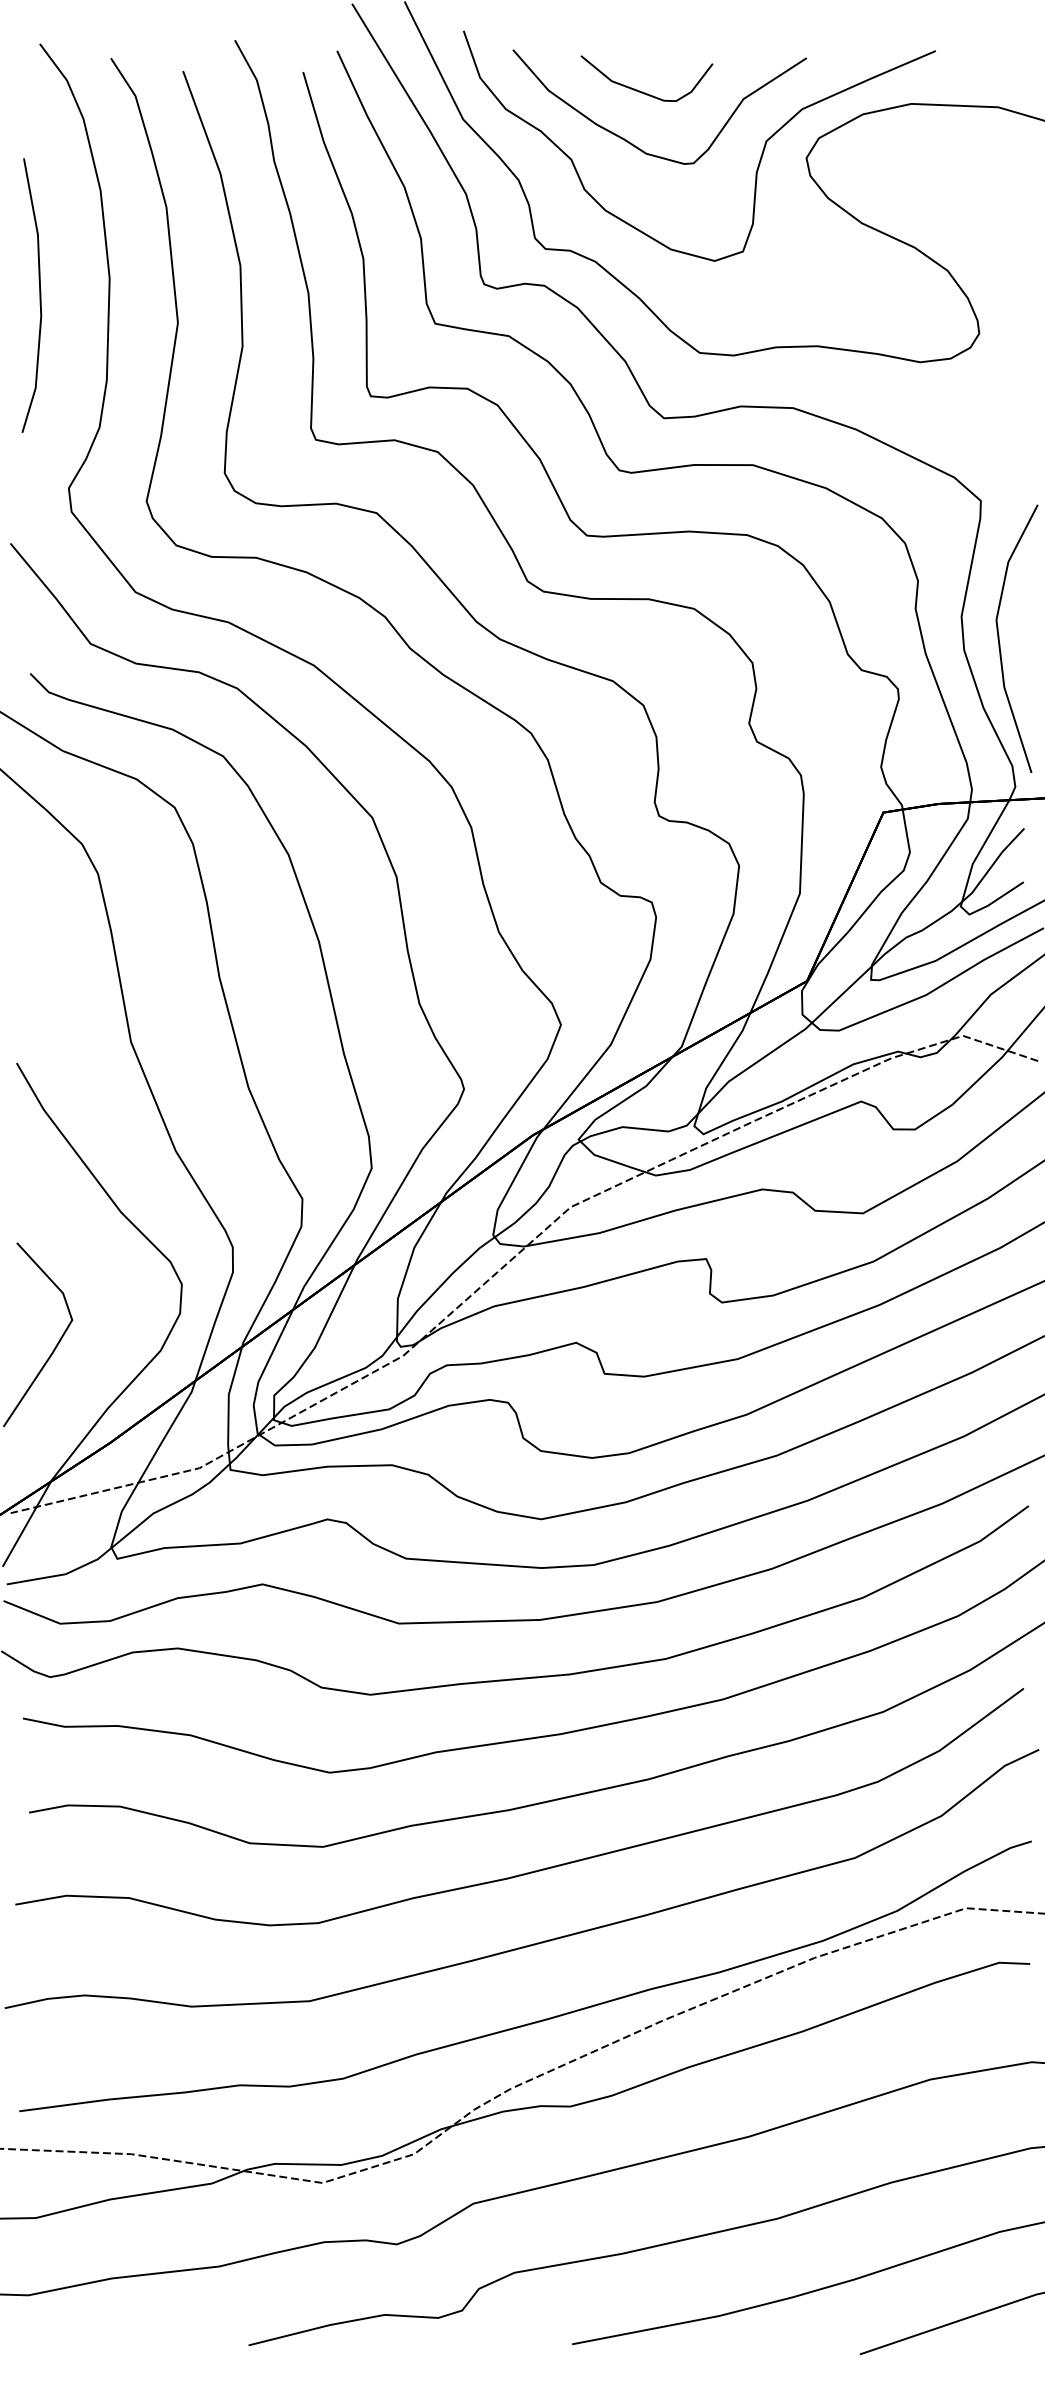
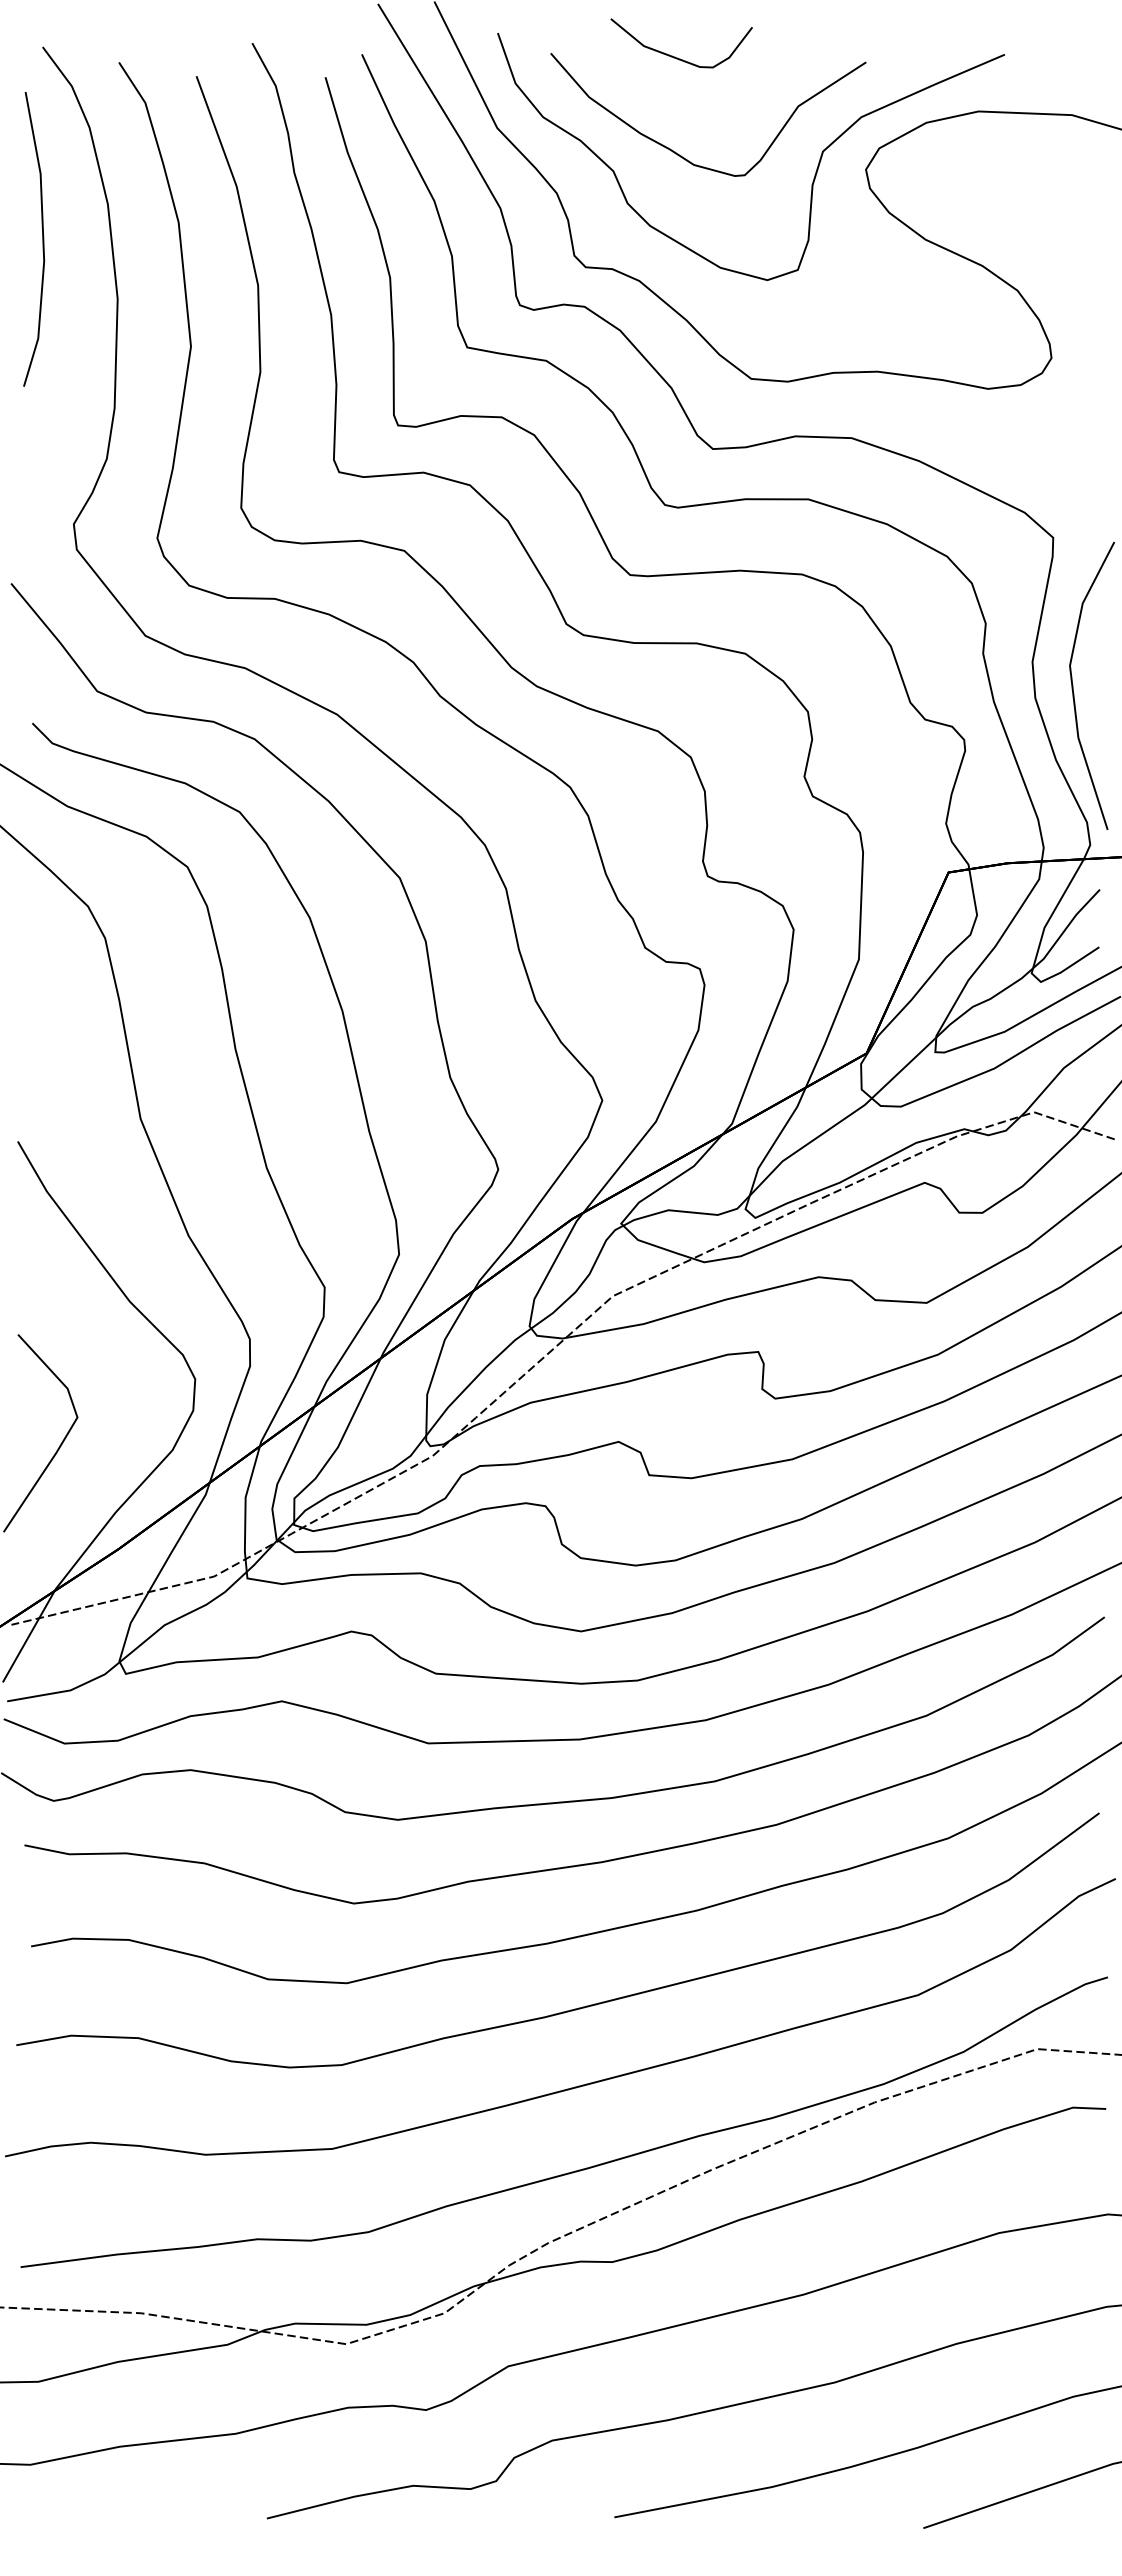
curve: (641, 90) -> (675, 56), moved
line: (39, 295) -> (42, 239), moved

